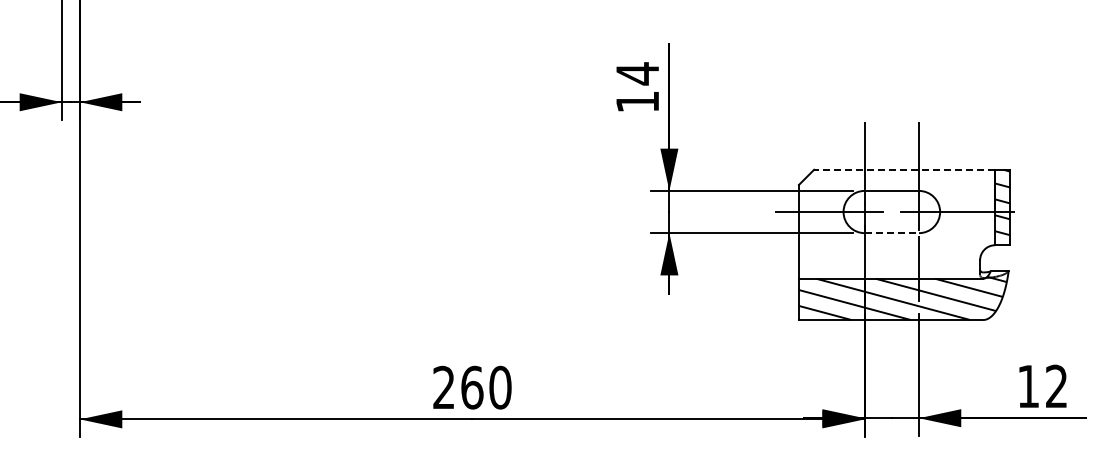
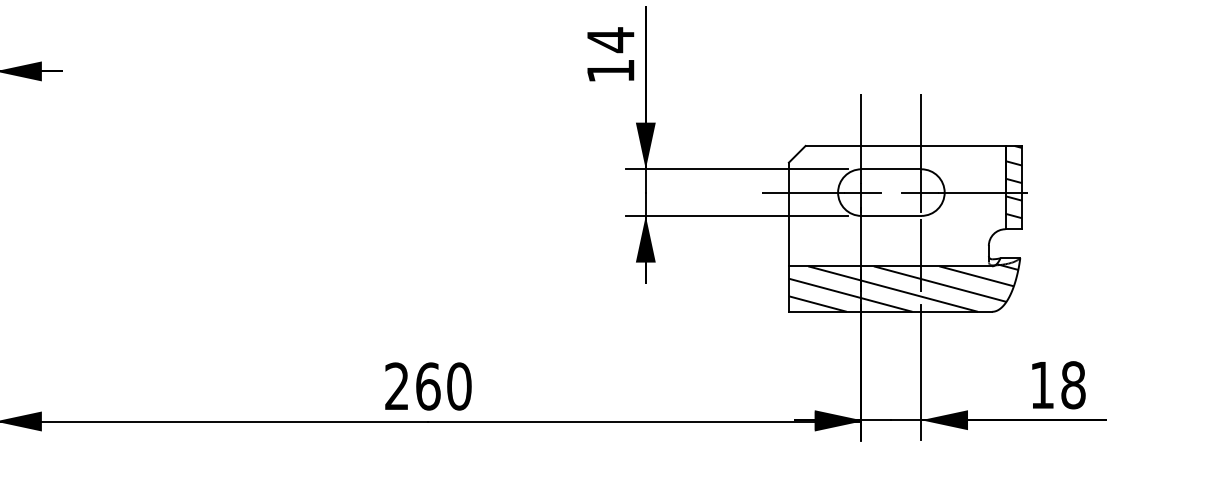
line: (904, 169) -> (905, 145), dashed -> solid
line: (892, 233) -> (892, 216), dashed -> solid
text: (1056, 386) -> (1073, 385), 12 -> 18

